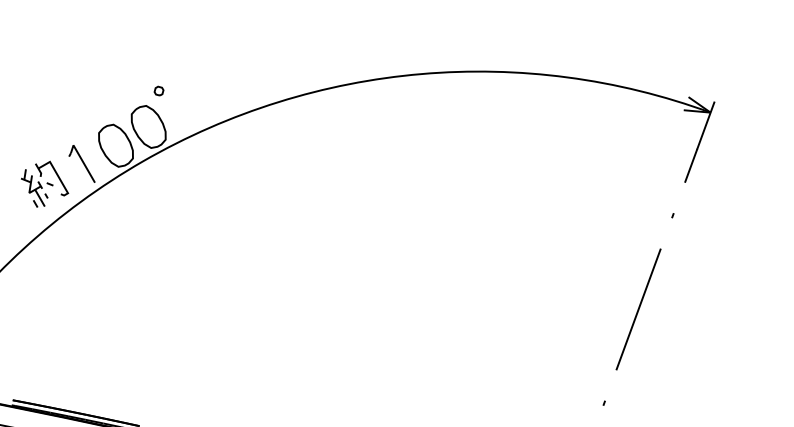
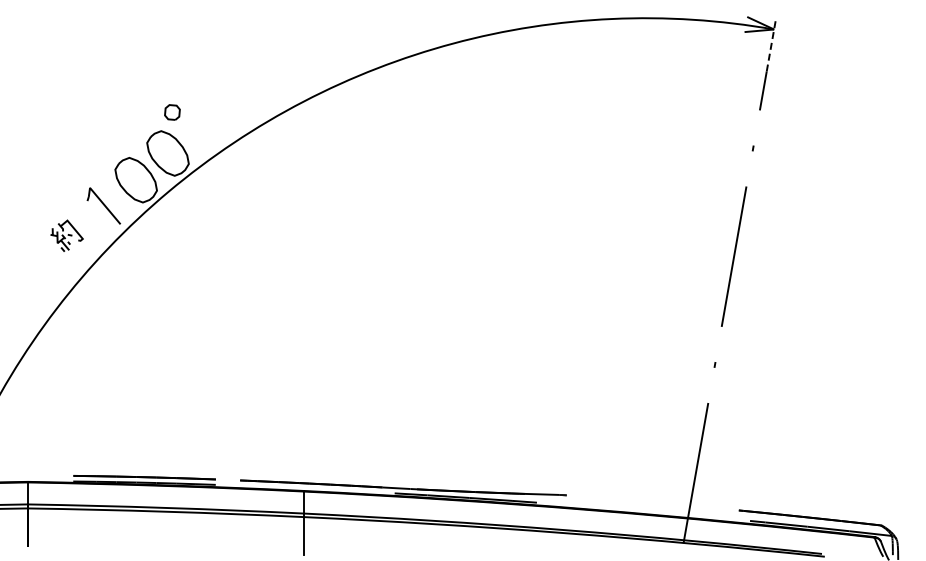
part: (158, 90) -> (171, 112), size x1.6
line: (705, 125) -> (771, 44), solid -> dashed
part: (44, 184) -> (66, 235), size x0.6

